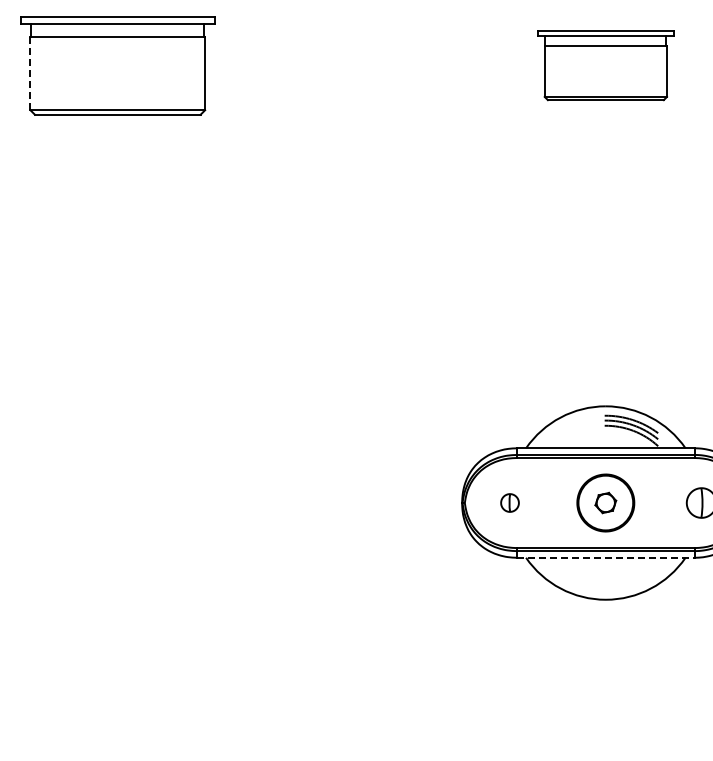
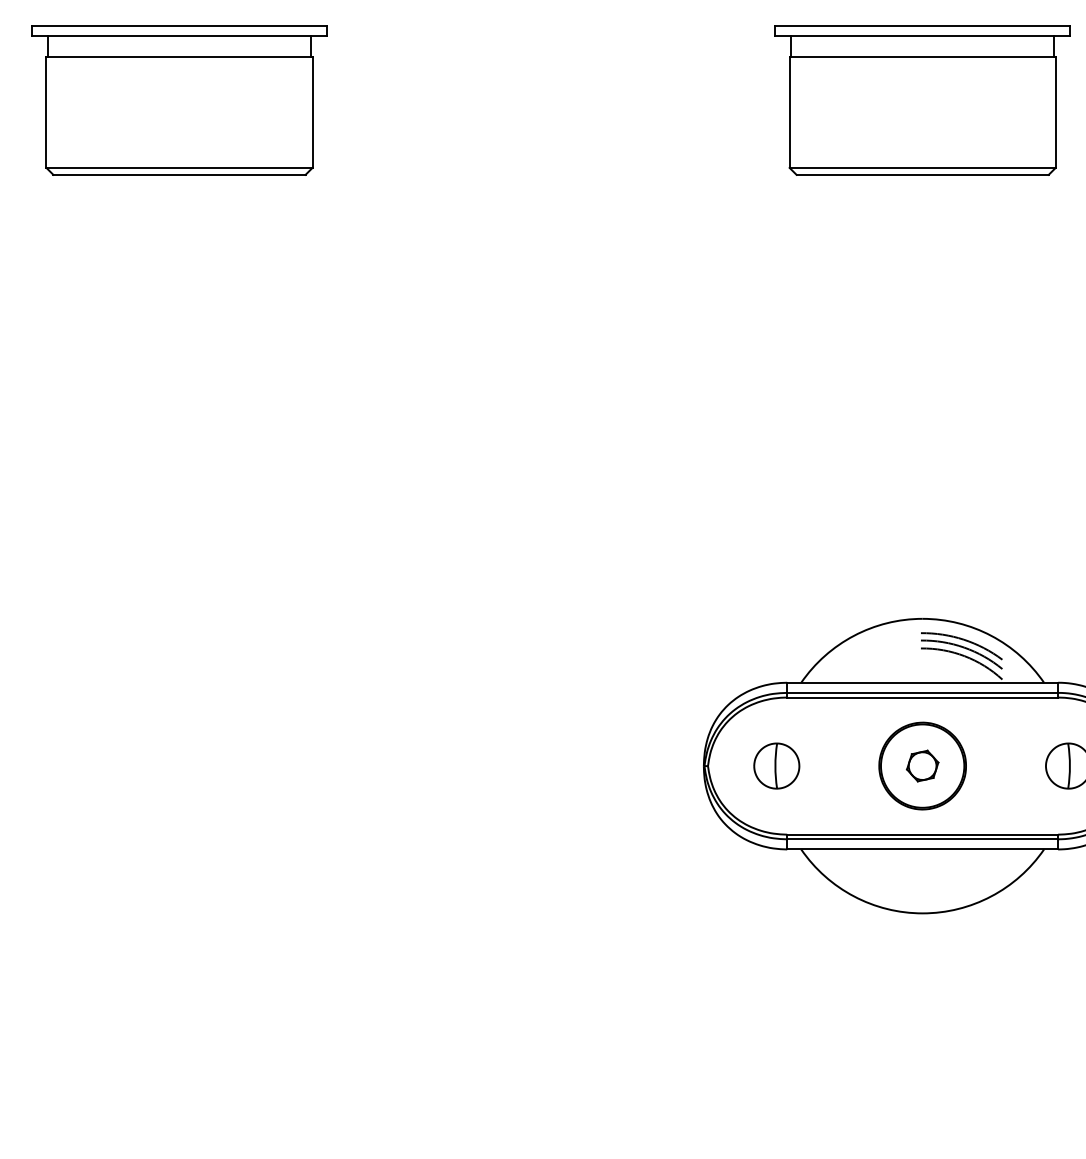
part: (605, 65) -> (922, 99), size x1.43
line: (30, 74) -> (46, 113), dashed -> solid
part: (509, 502) -> (775, 765), size x1.67
line: (605, 557) -> (922, 849), dashed -> solid

